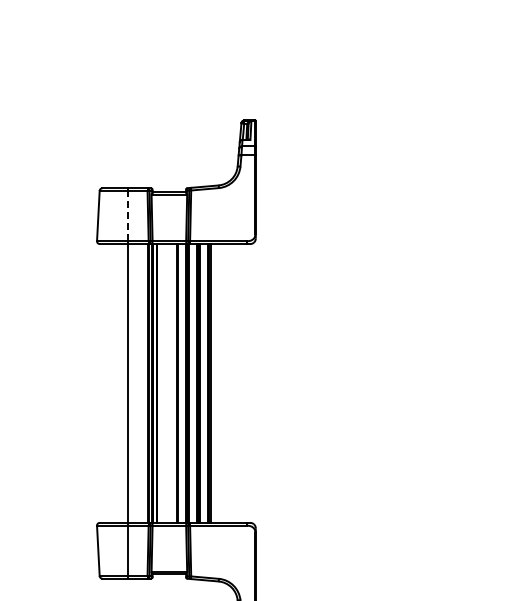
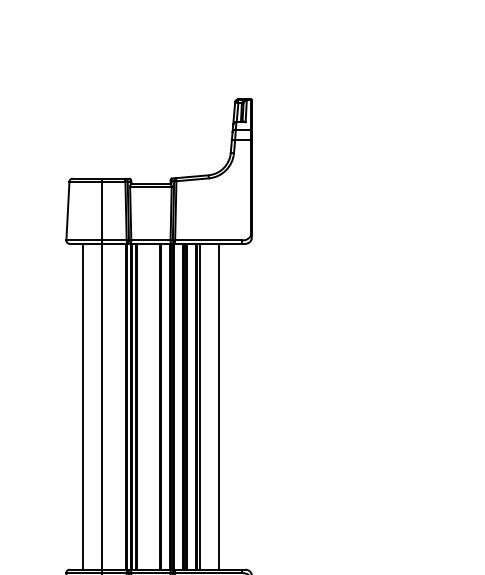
line: (127, 215) -> (101, 210), dashed -> solid
line: (110, 383) -> (82, 406), added
line: (227, 383) -> (218, 406), added

